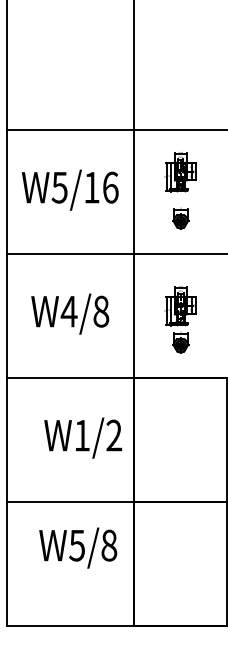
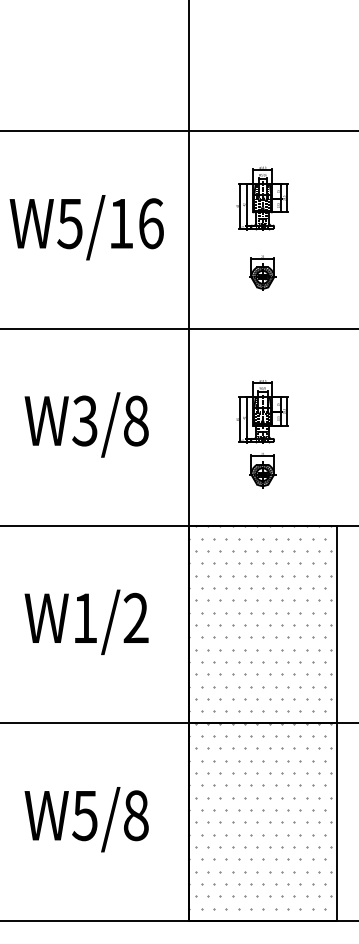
text: (68, 311) -> (84, 420), W4/8 -> W3/8
hatch: (178, 435) -> (259, 618), added
text: (82, 437) -> (85, 621), moved
text: (78, 547) -> (87, 818), moved
hatch: (178, 559) -> (259, 815), added

